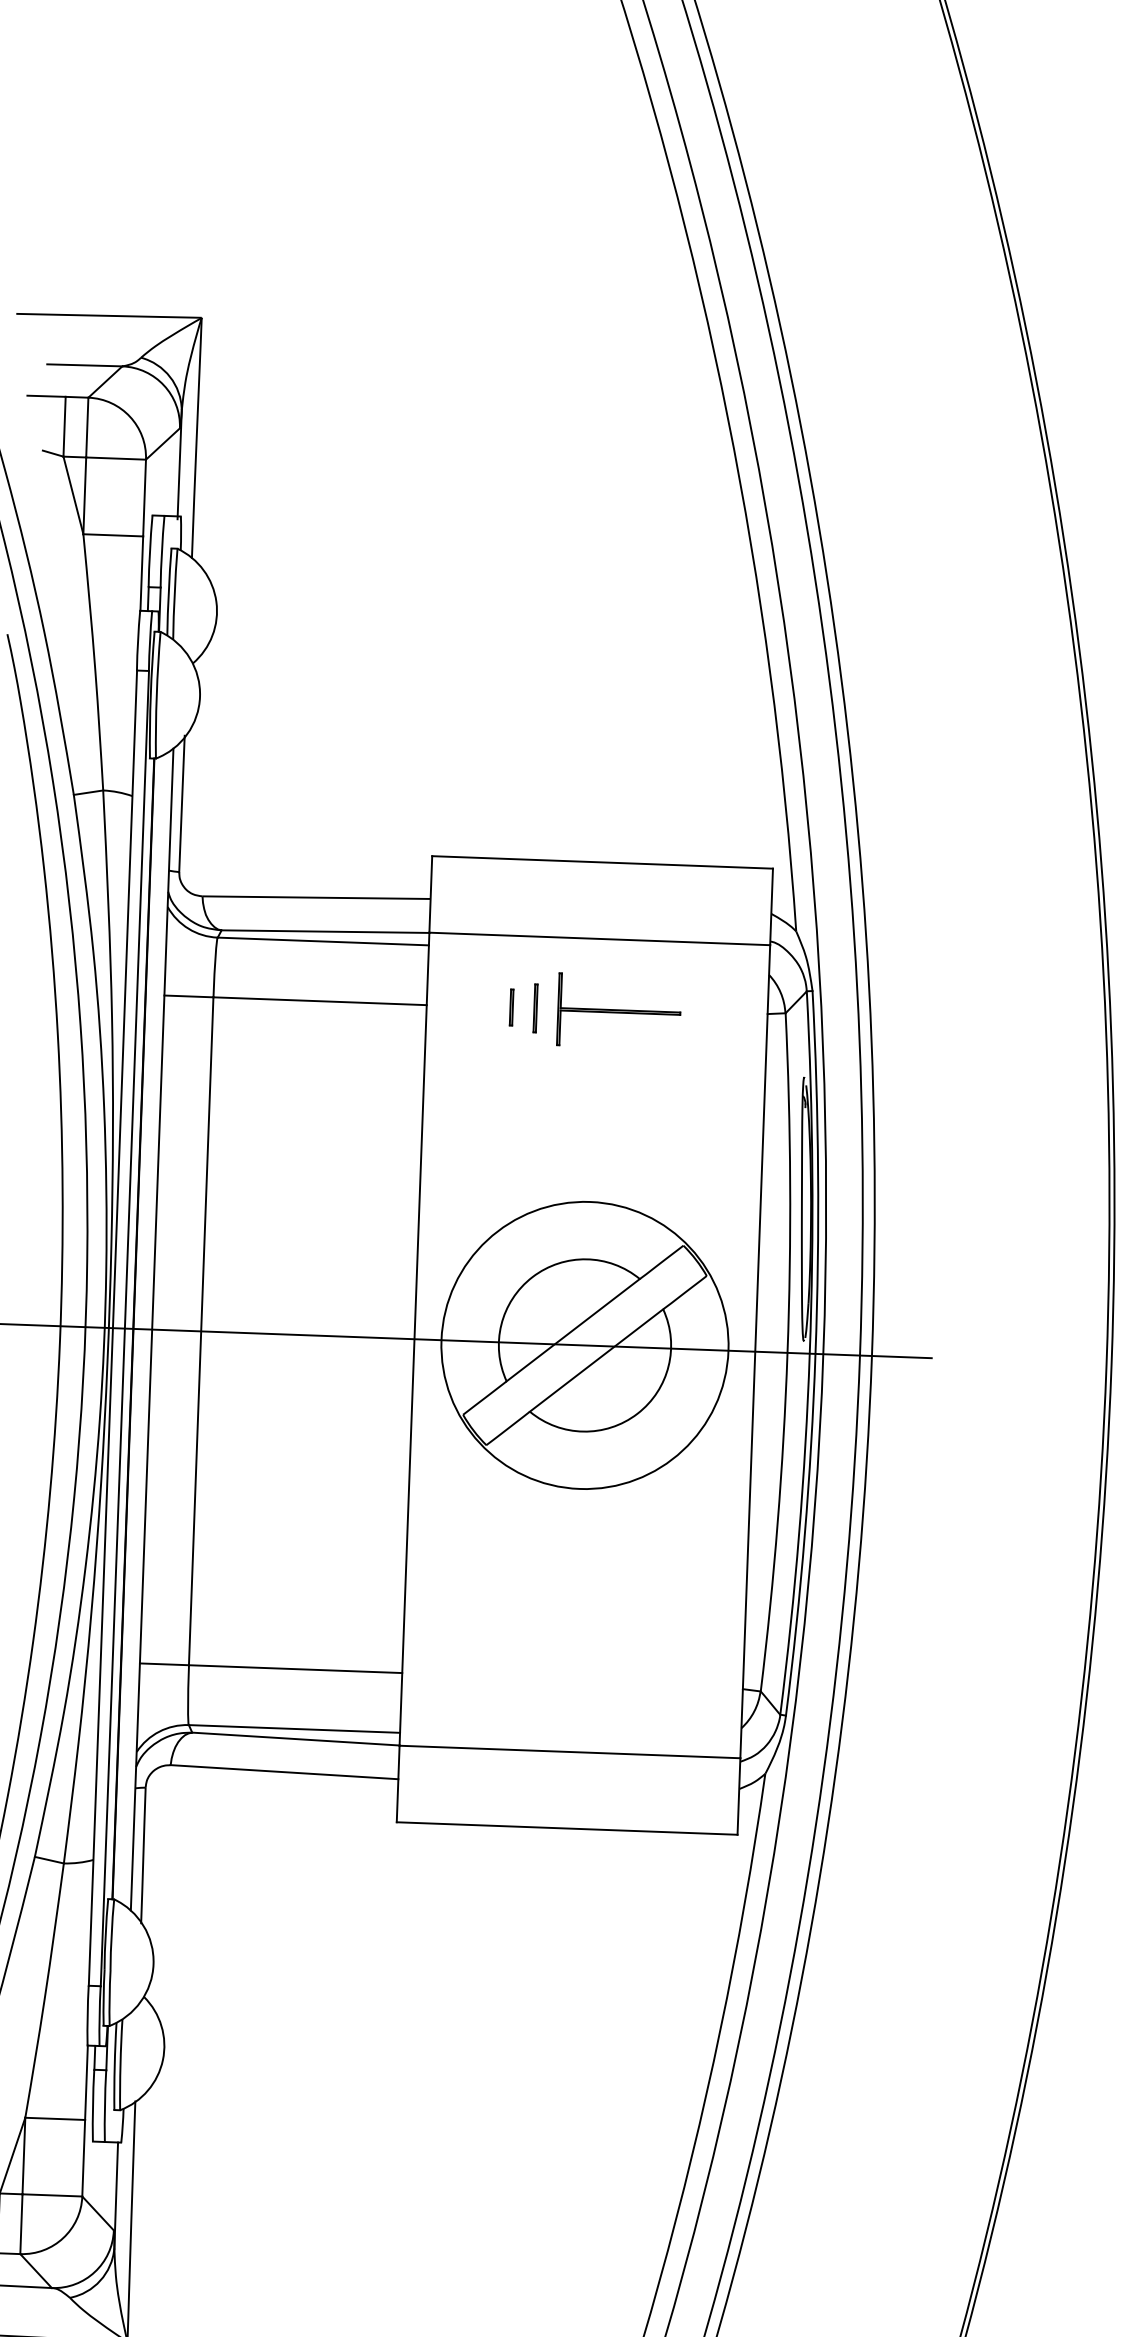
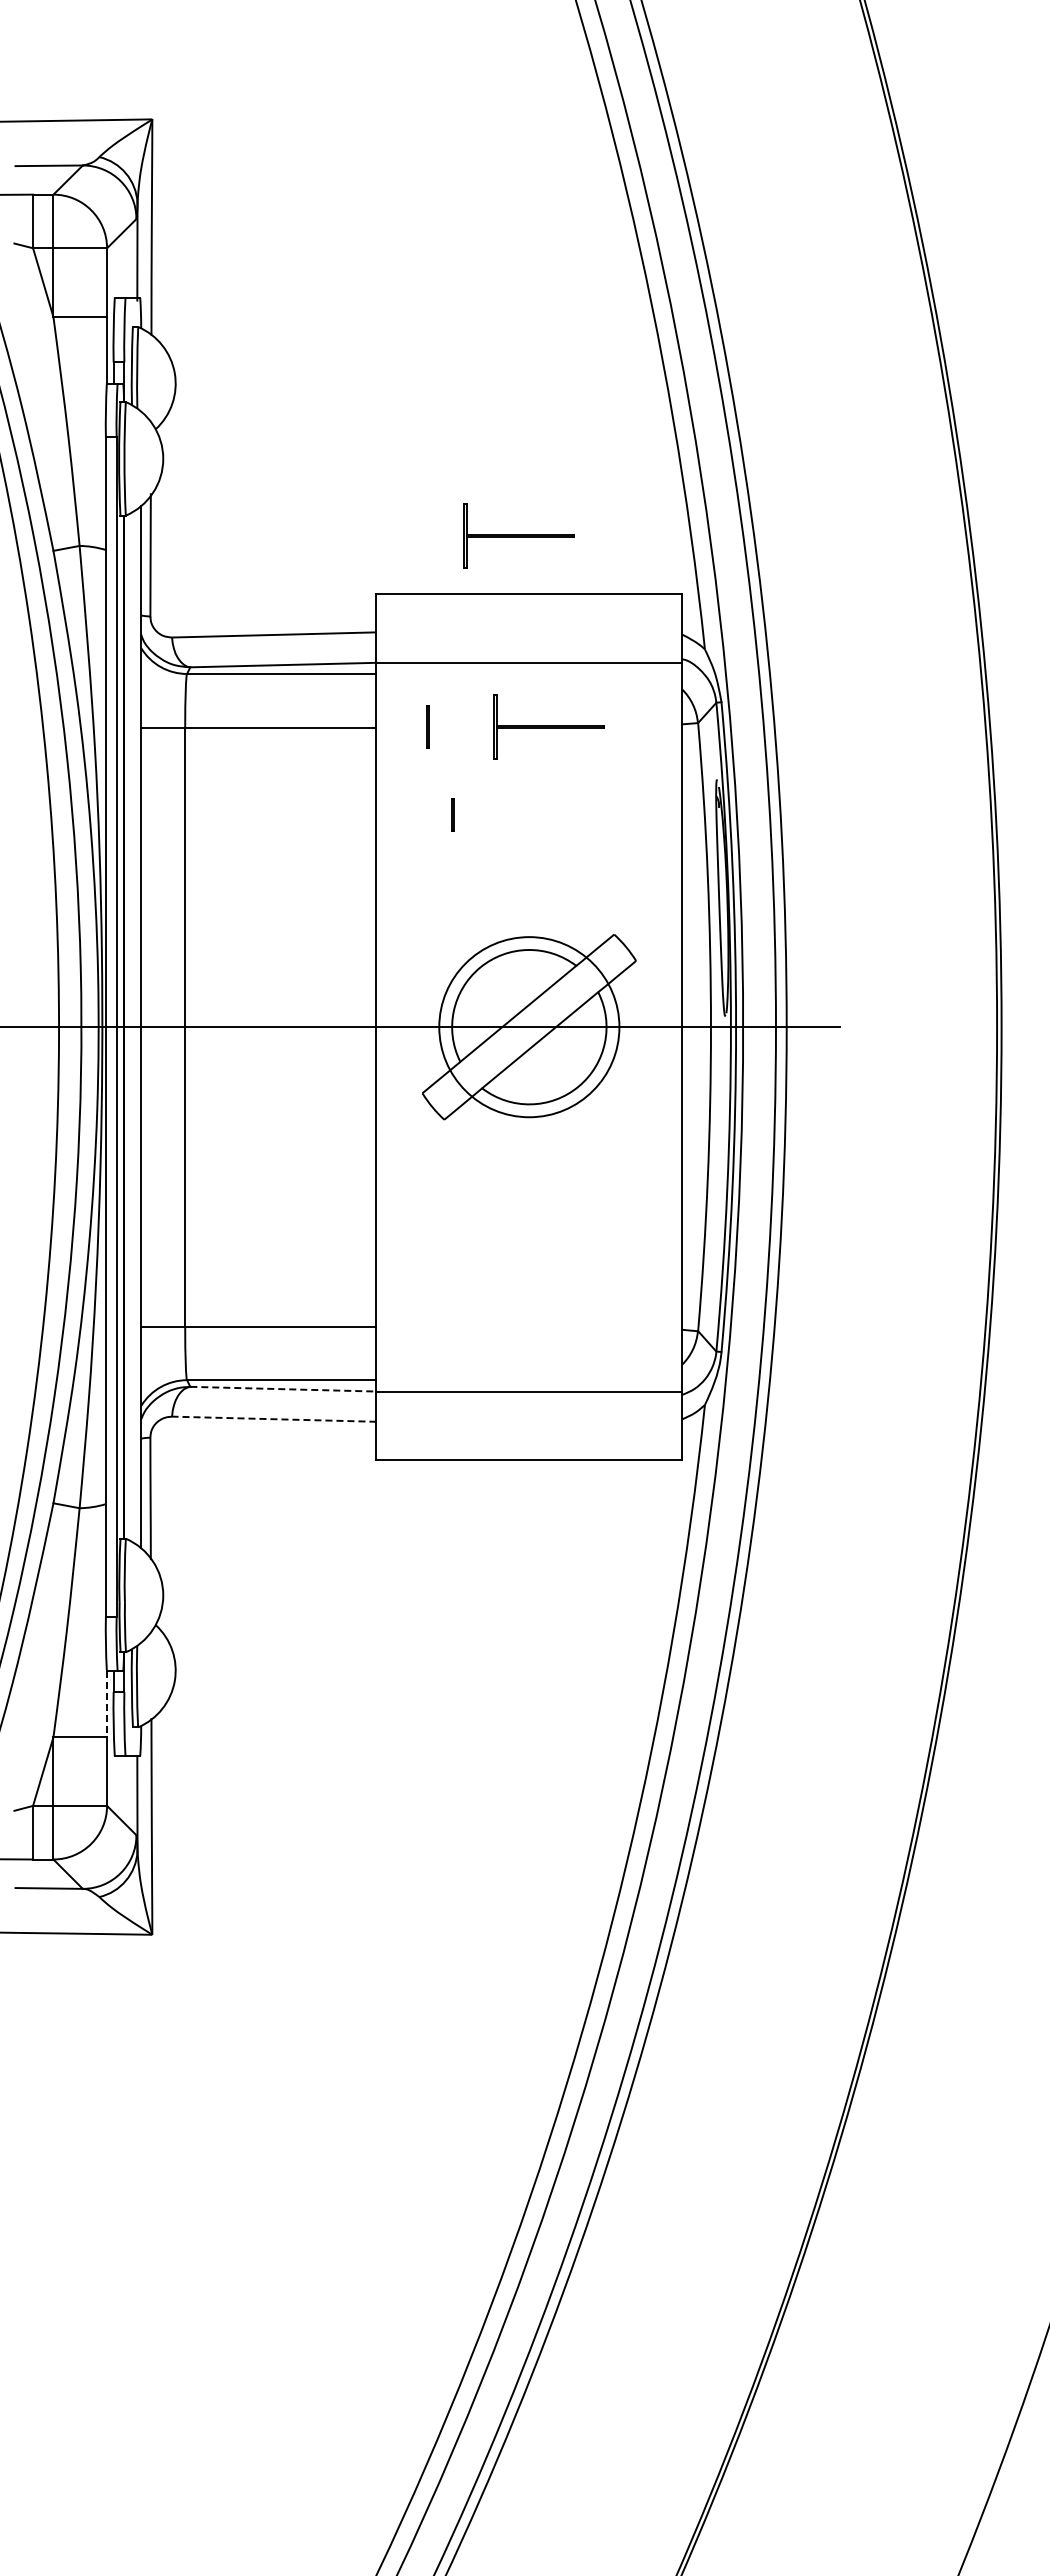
part: (592, 796) -> (518, 535), added
line: (511, 1007) -> (452, 814), moved
line: (535, 1007) -> (427, 726), moved
circle: (585, 1344) -> (529, 1026), size x0.7
line: (296, 1739) -> (283, 1389), solid -> dashed
line: (283, 1772) -> (273, 1419), solid -> dashed
line: (86, 2083) -> (107, 1704), solid -> dashed

